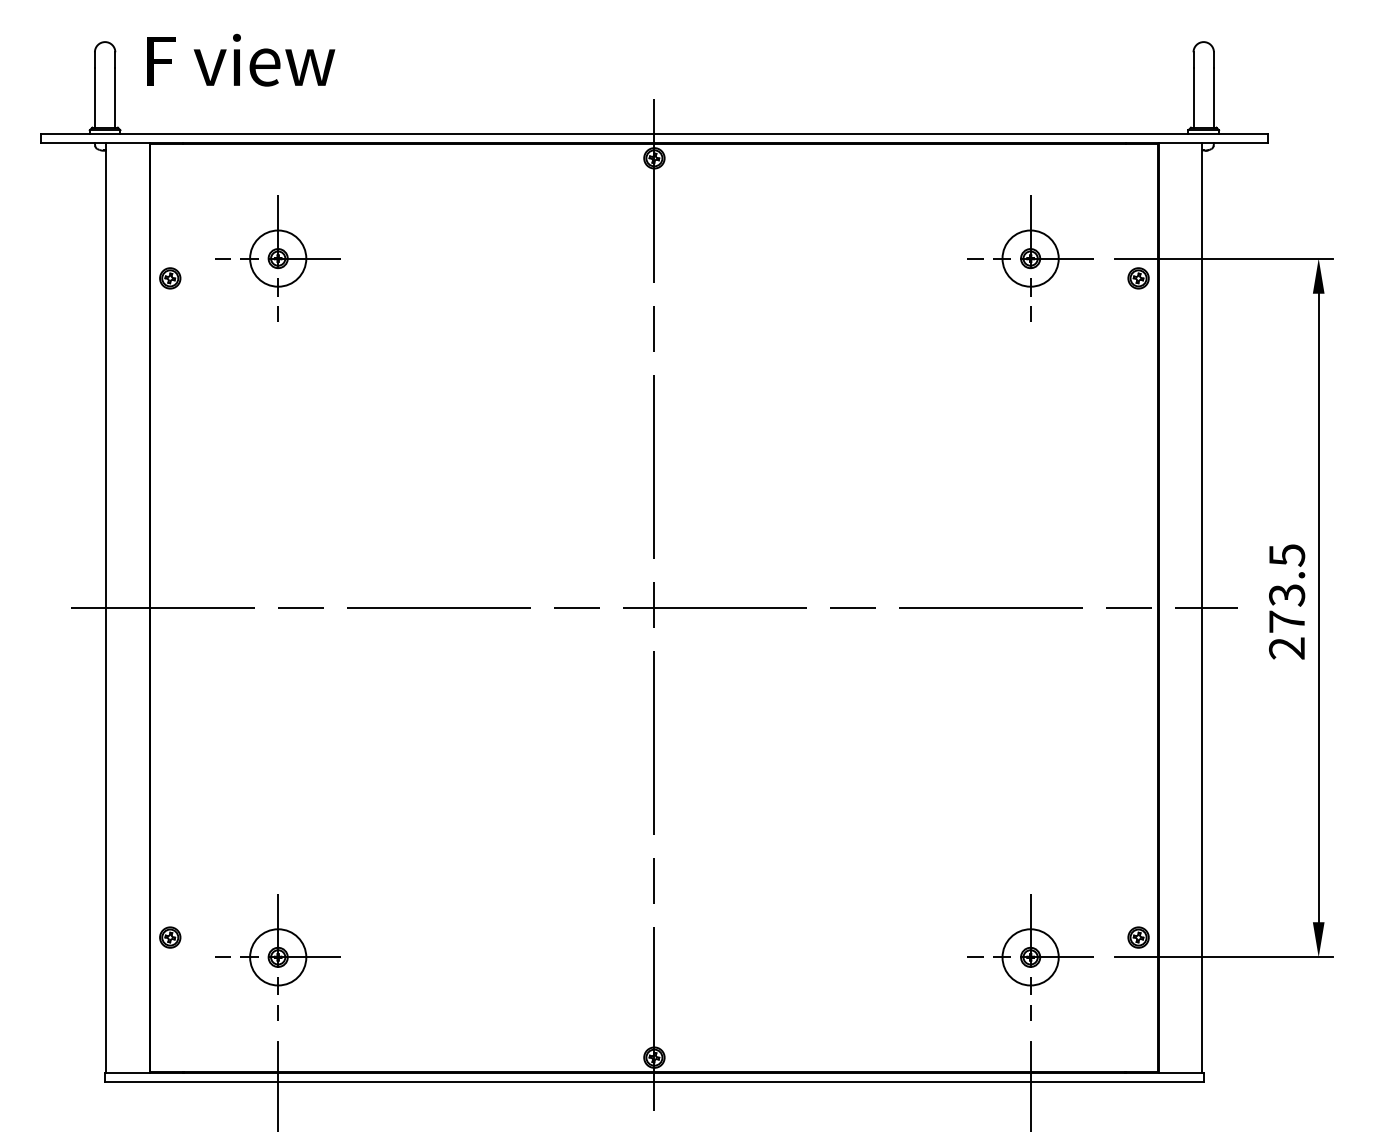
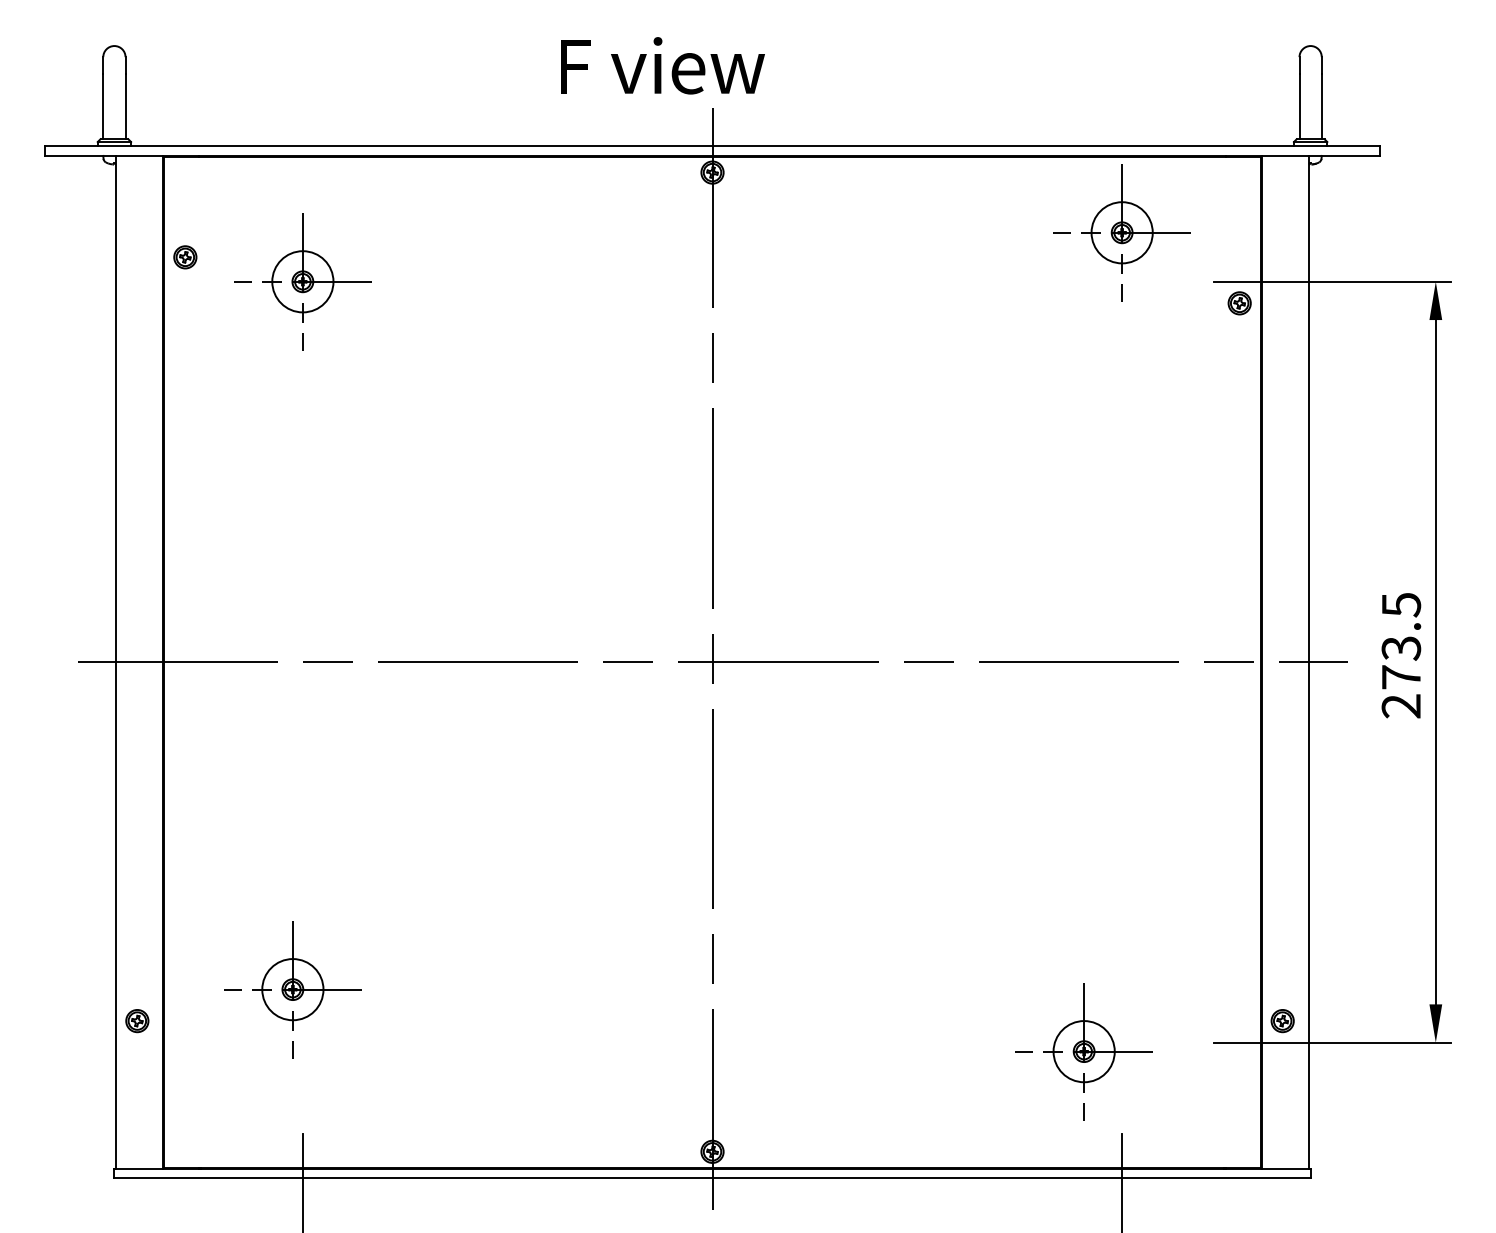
text: (241, 59) -> (662, 65), moved
part: (1030, 258) -> (1121, 232), moved
part: (170, 278) -> (185, 257), moved
part: (170, 937) -> (137, 1021), moved
part: (1138, 937) -> (1282, 1021), moved
part: (277, 957) -> (292, 989), moved
part: (1030, 957) -> (1083, 1051), moved

